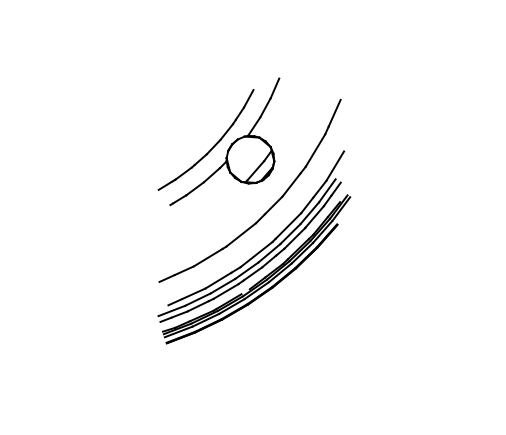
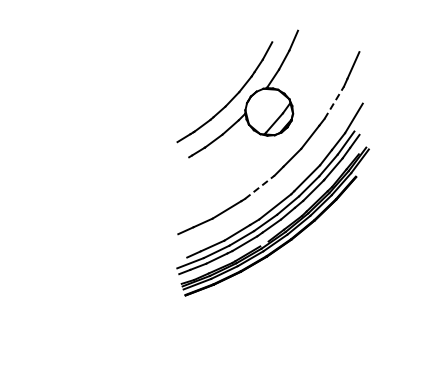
line: (315, 150) -> (334, 102), solid -> dashed
line: (241, 235) -> (260, 187), solid -> dashed

